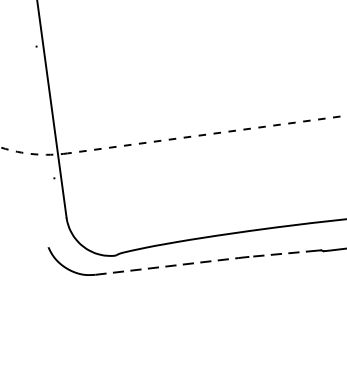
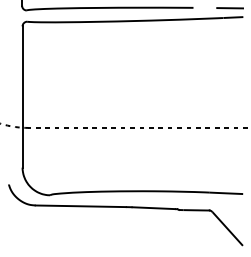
line: (282, 254) -> (153, 208), dashed -> solid
line: (168, 266) -> (81, 206), dashed -> solid

